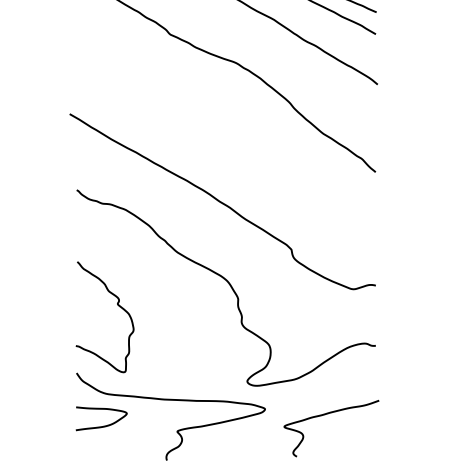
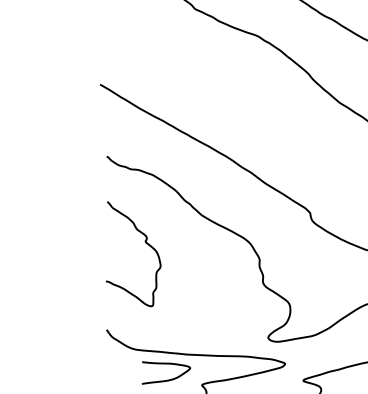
curve: (117, 305) -> (145, 243), moved
curve: (103, 425) -> (168, 379), moved

